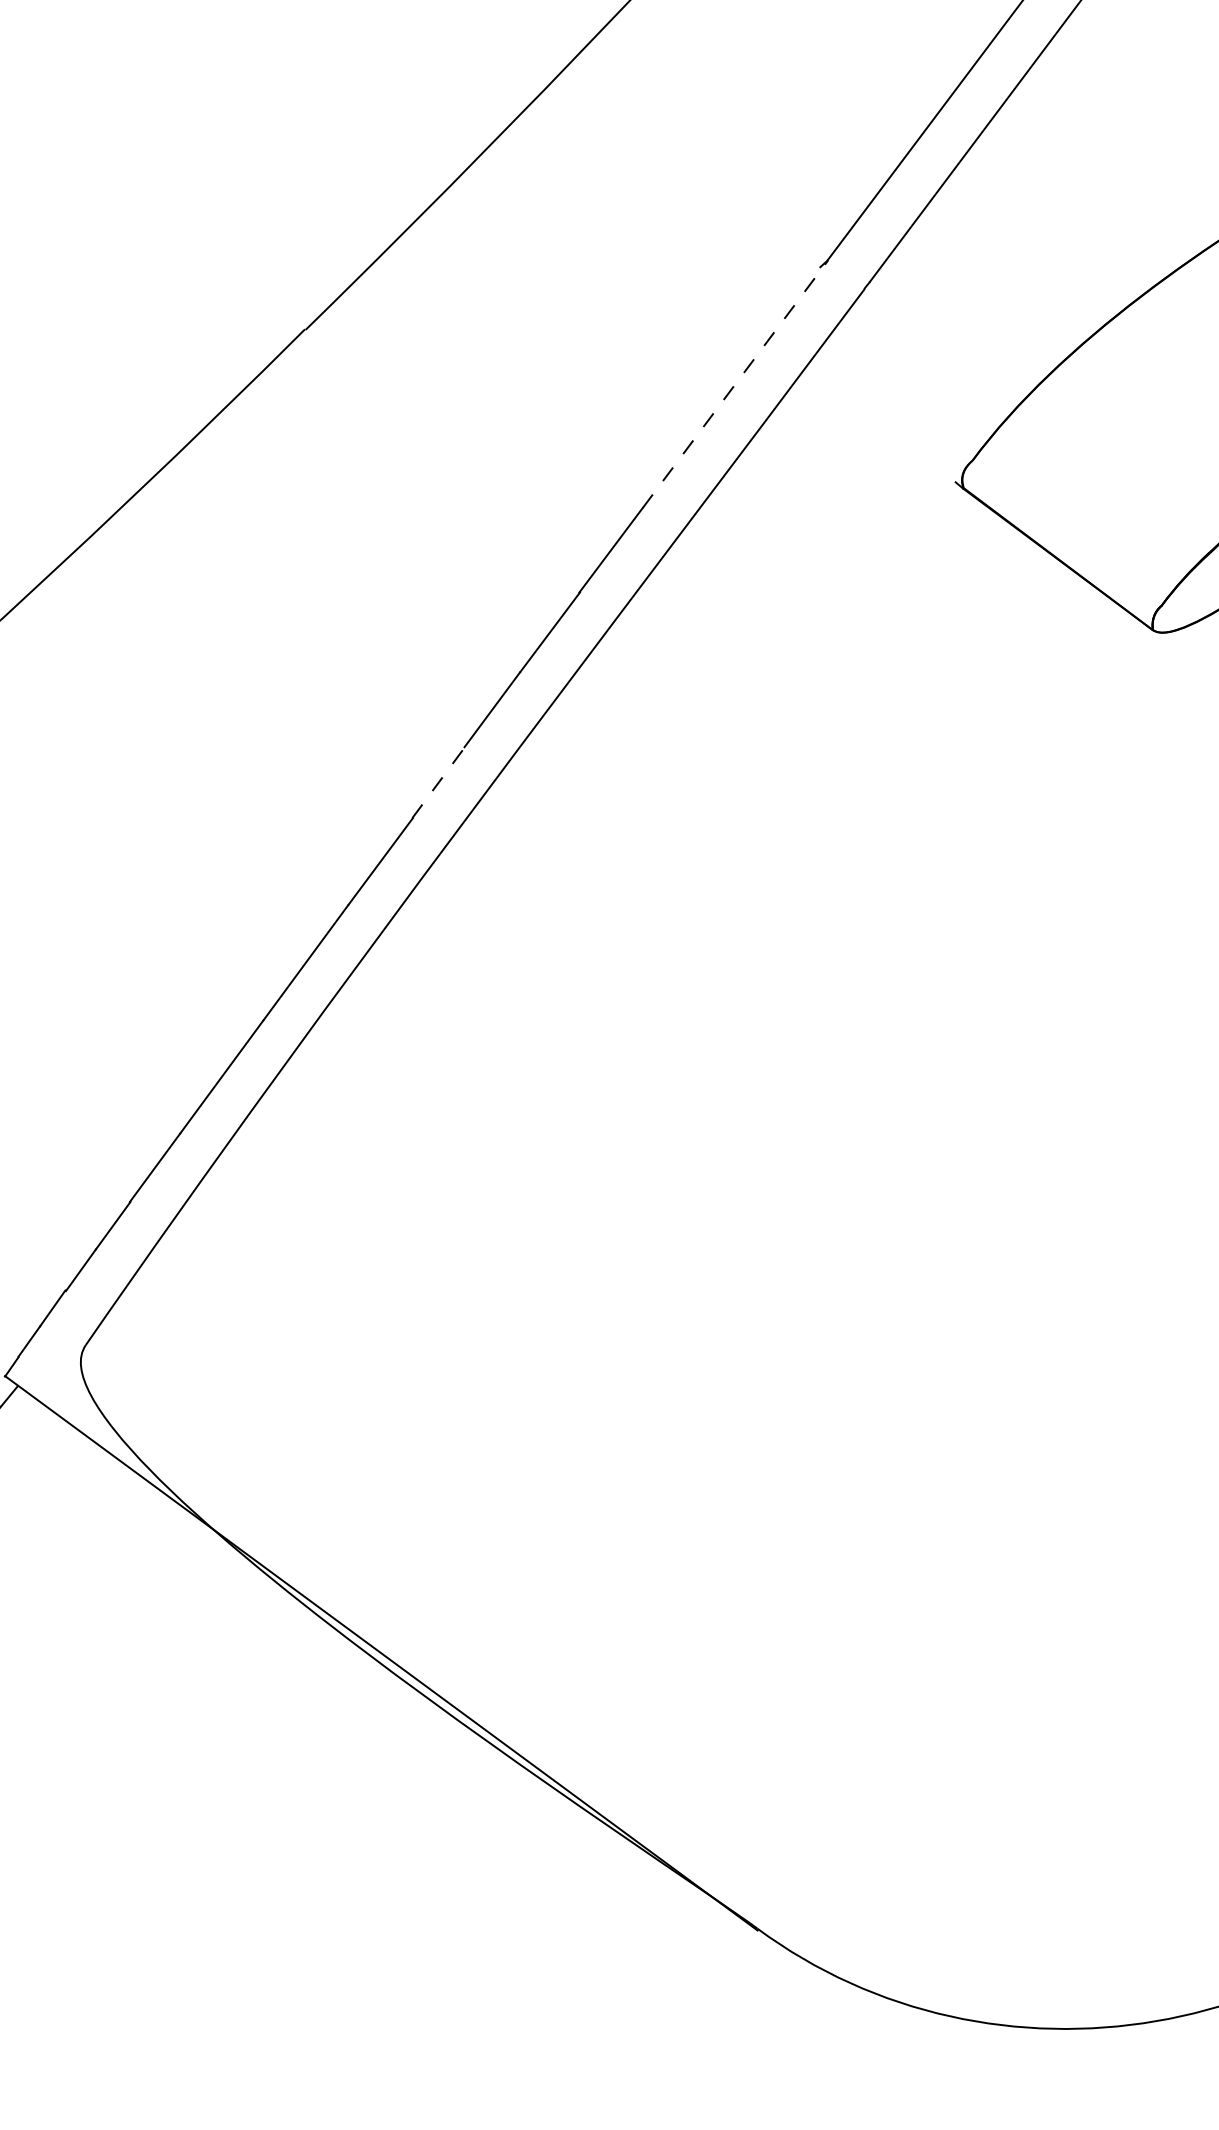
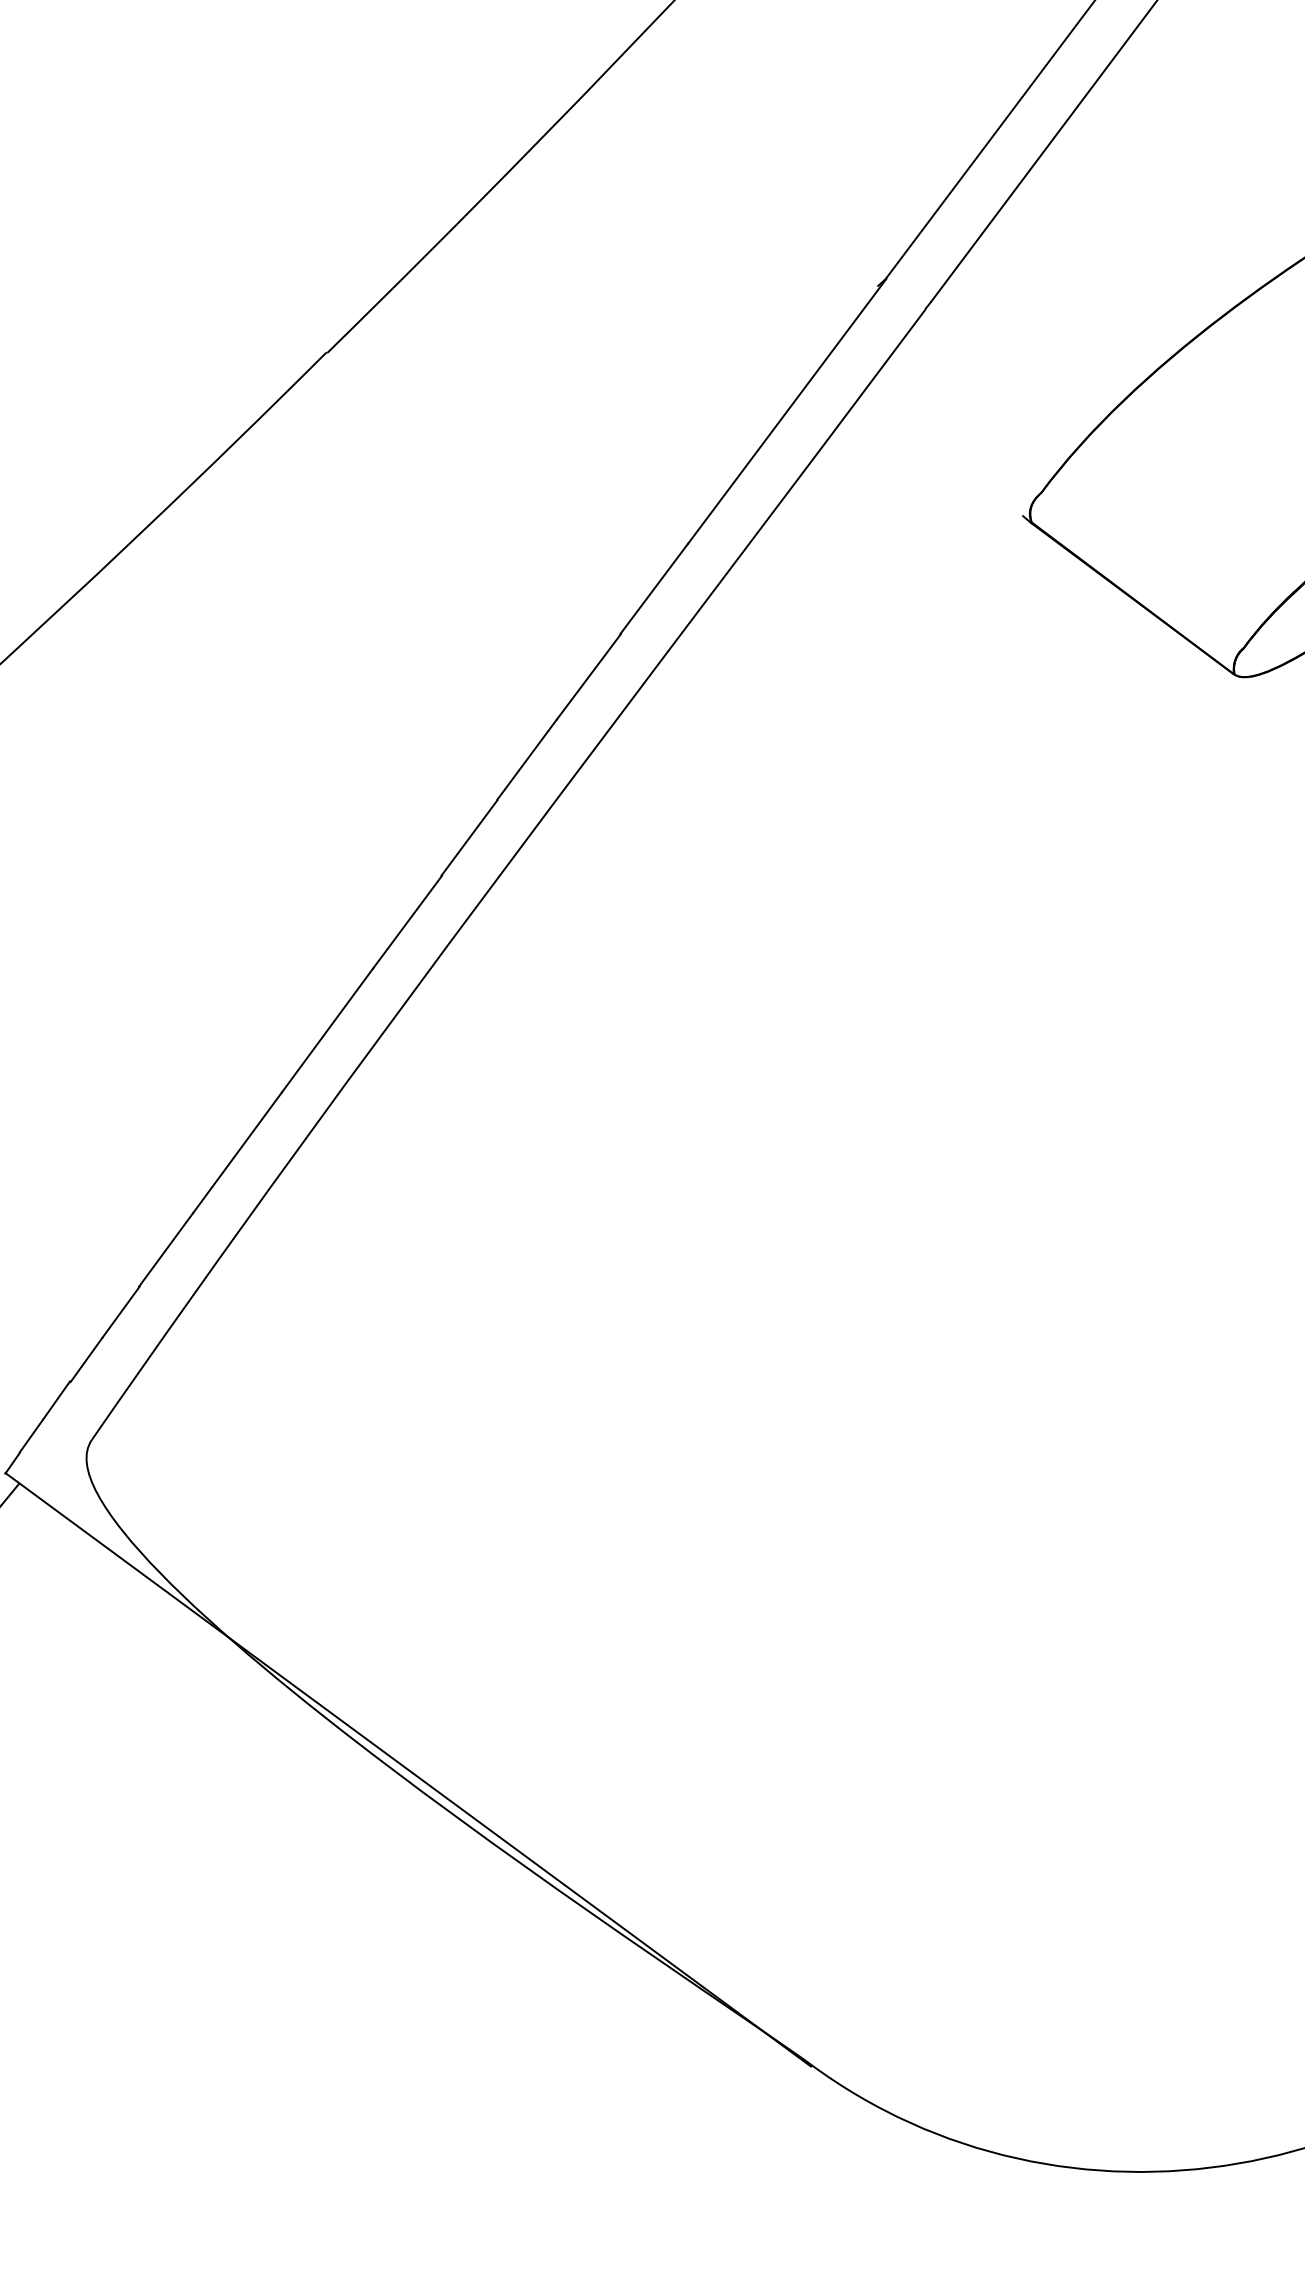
line: (735, 384) -> (787, 411), dashed -> solid
line: (438, 783) -> (469, 838), dashed -> solid

